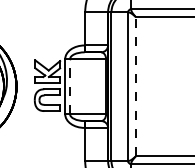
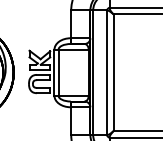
line: (70, 86) -> (58, 72), dashed -> solid
line: (135, 86) -> (113, 72), dashed -> solid

